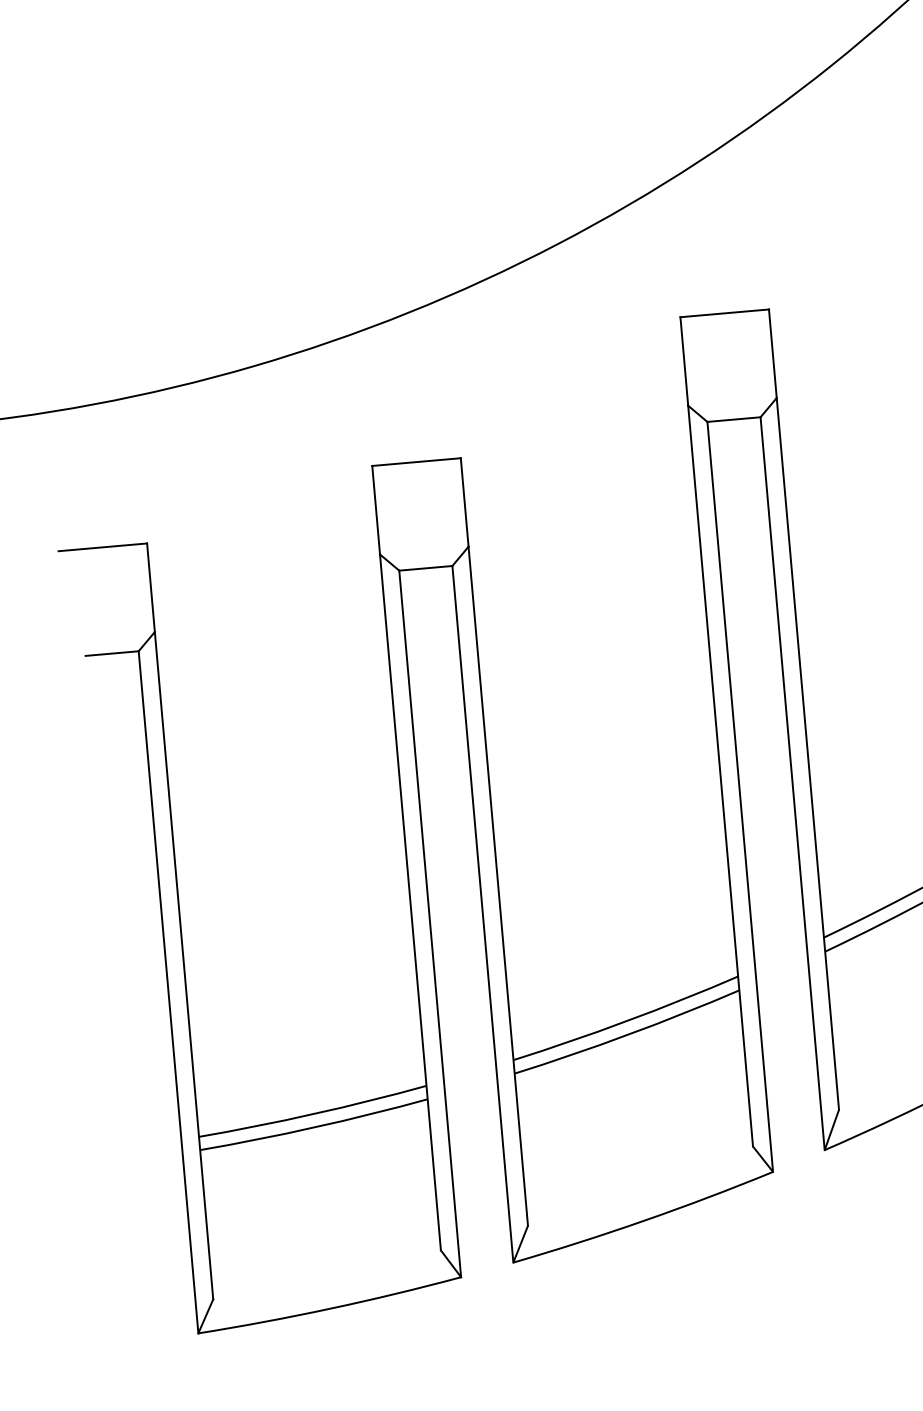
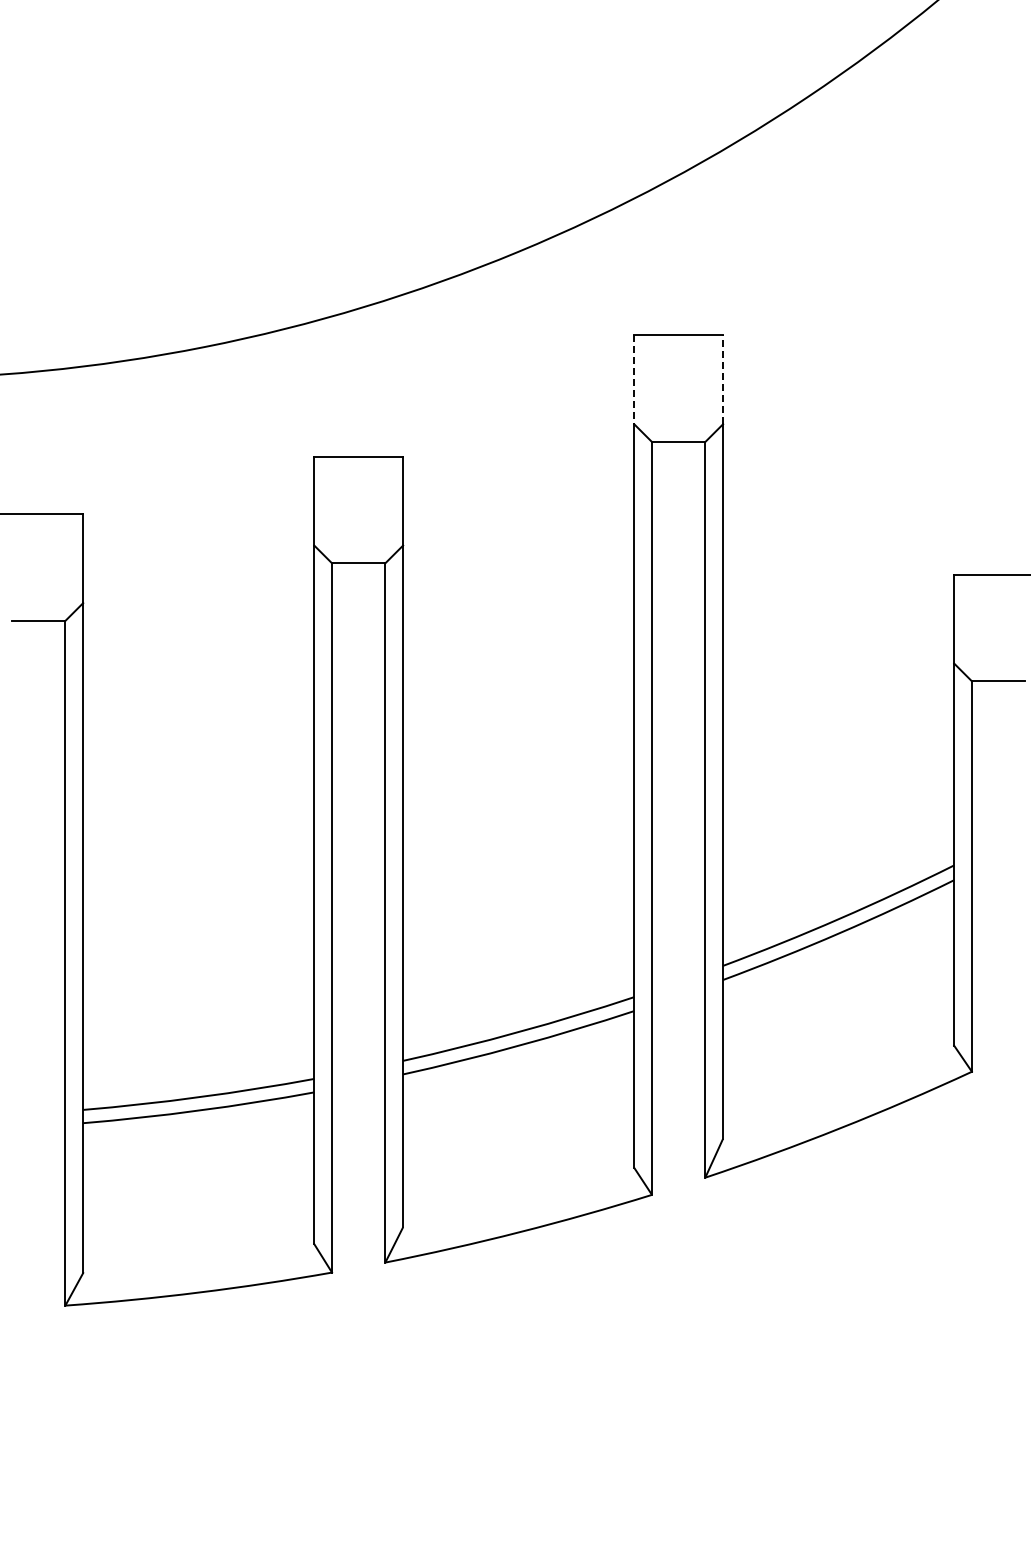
line: (773, 353) -> (723, 379), solid -> dashed
line: (684, 362) -> (634, 380), solid -> dashed

